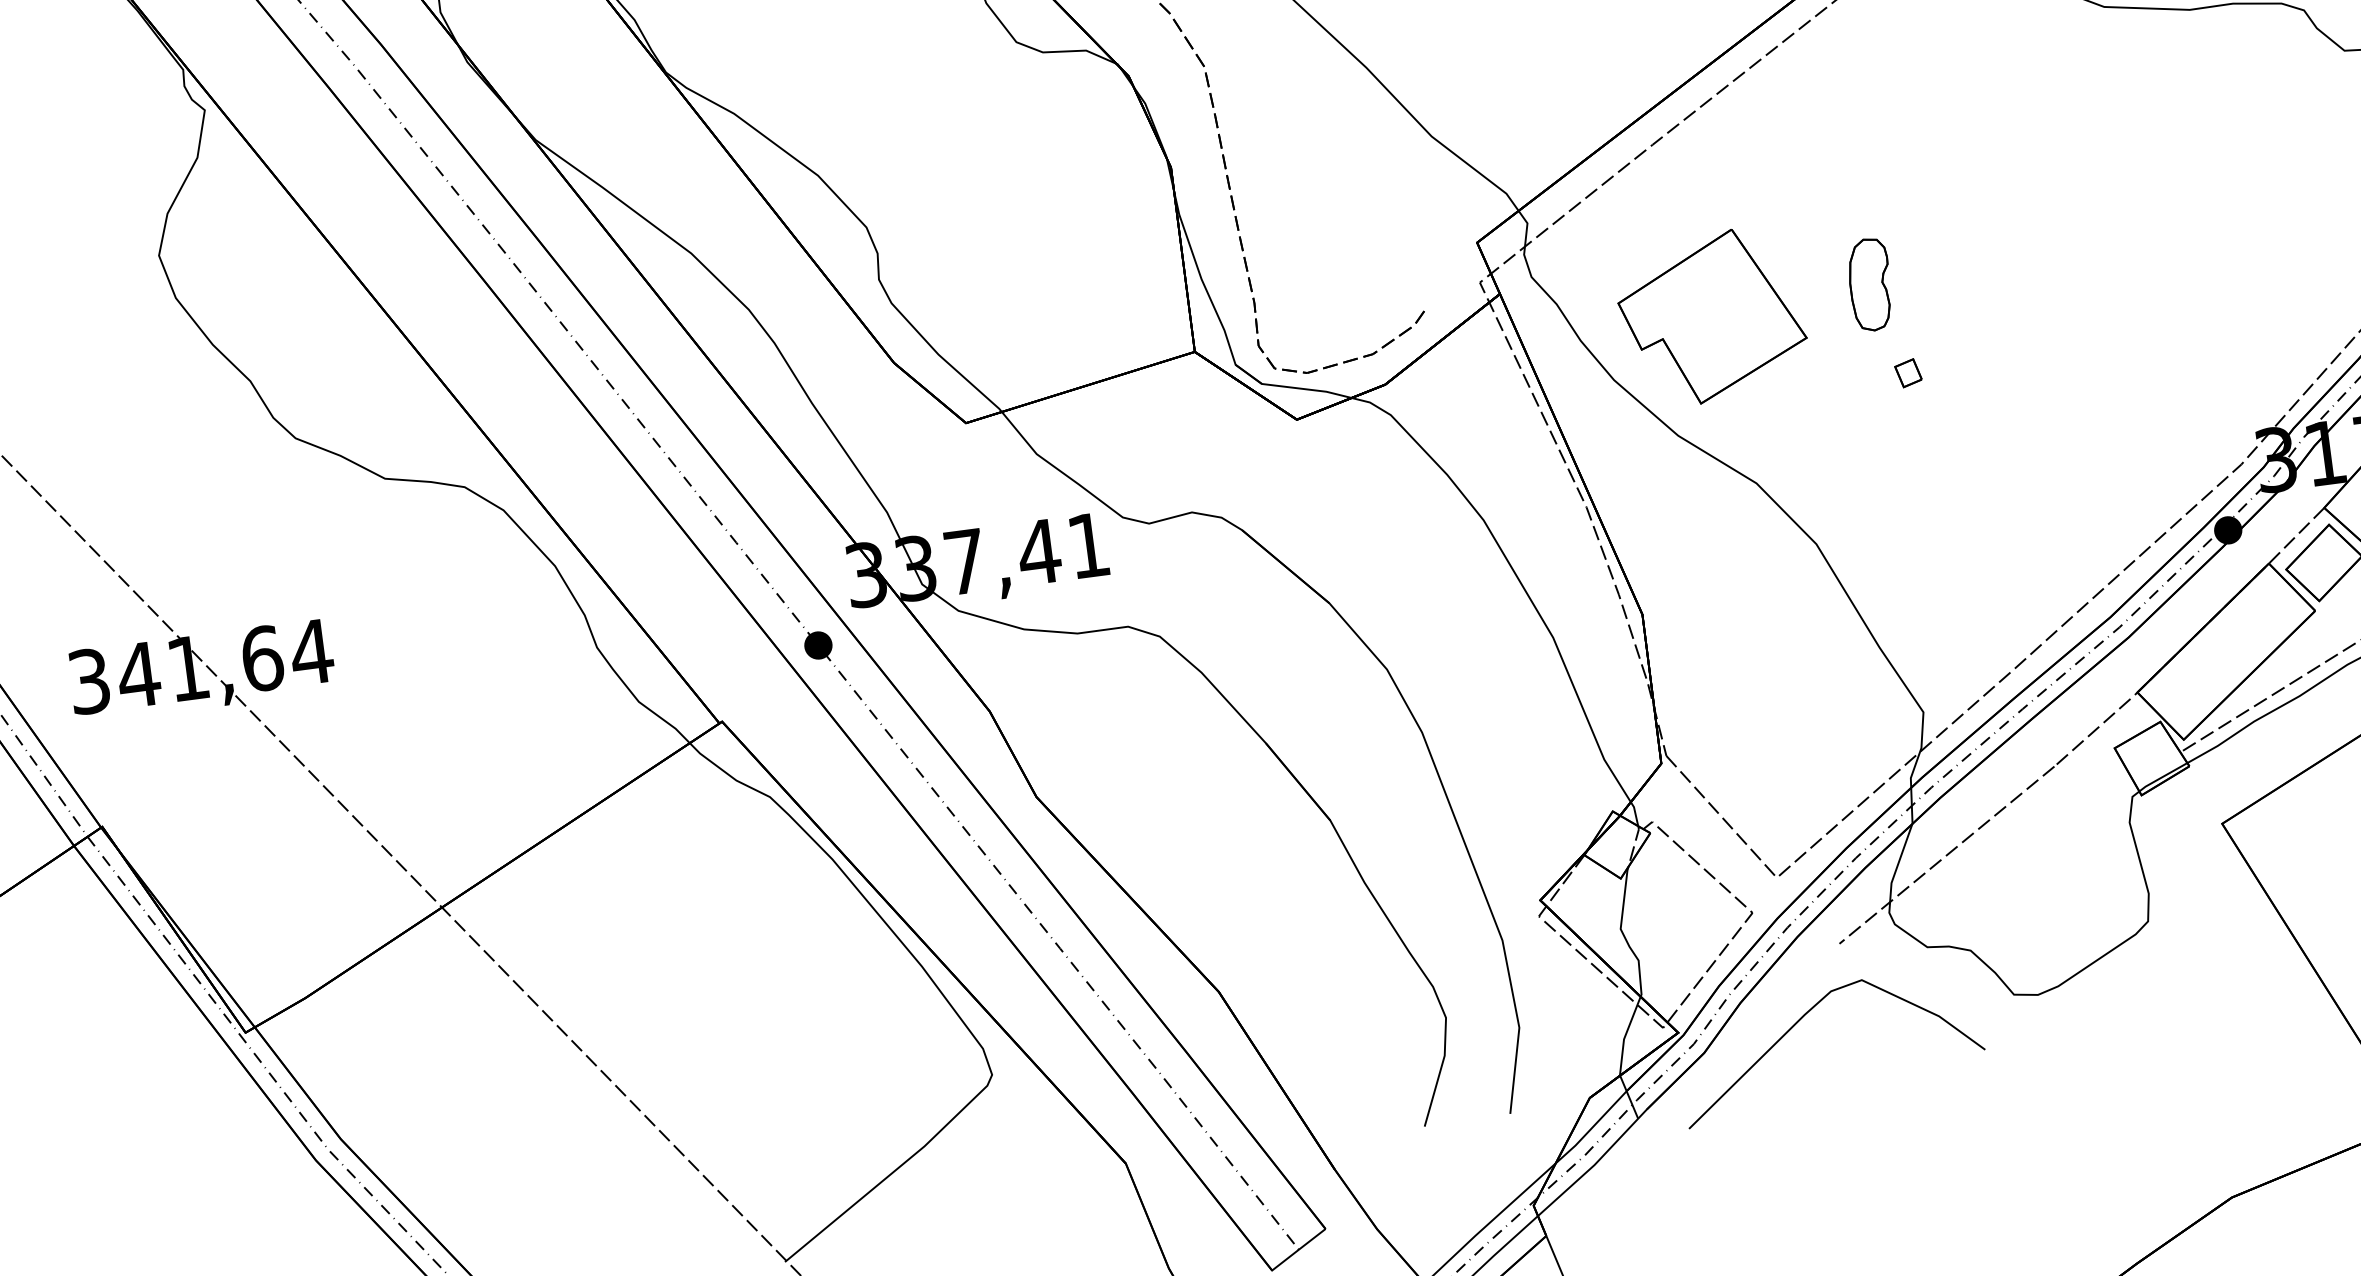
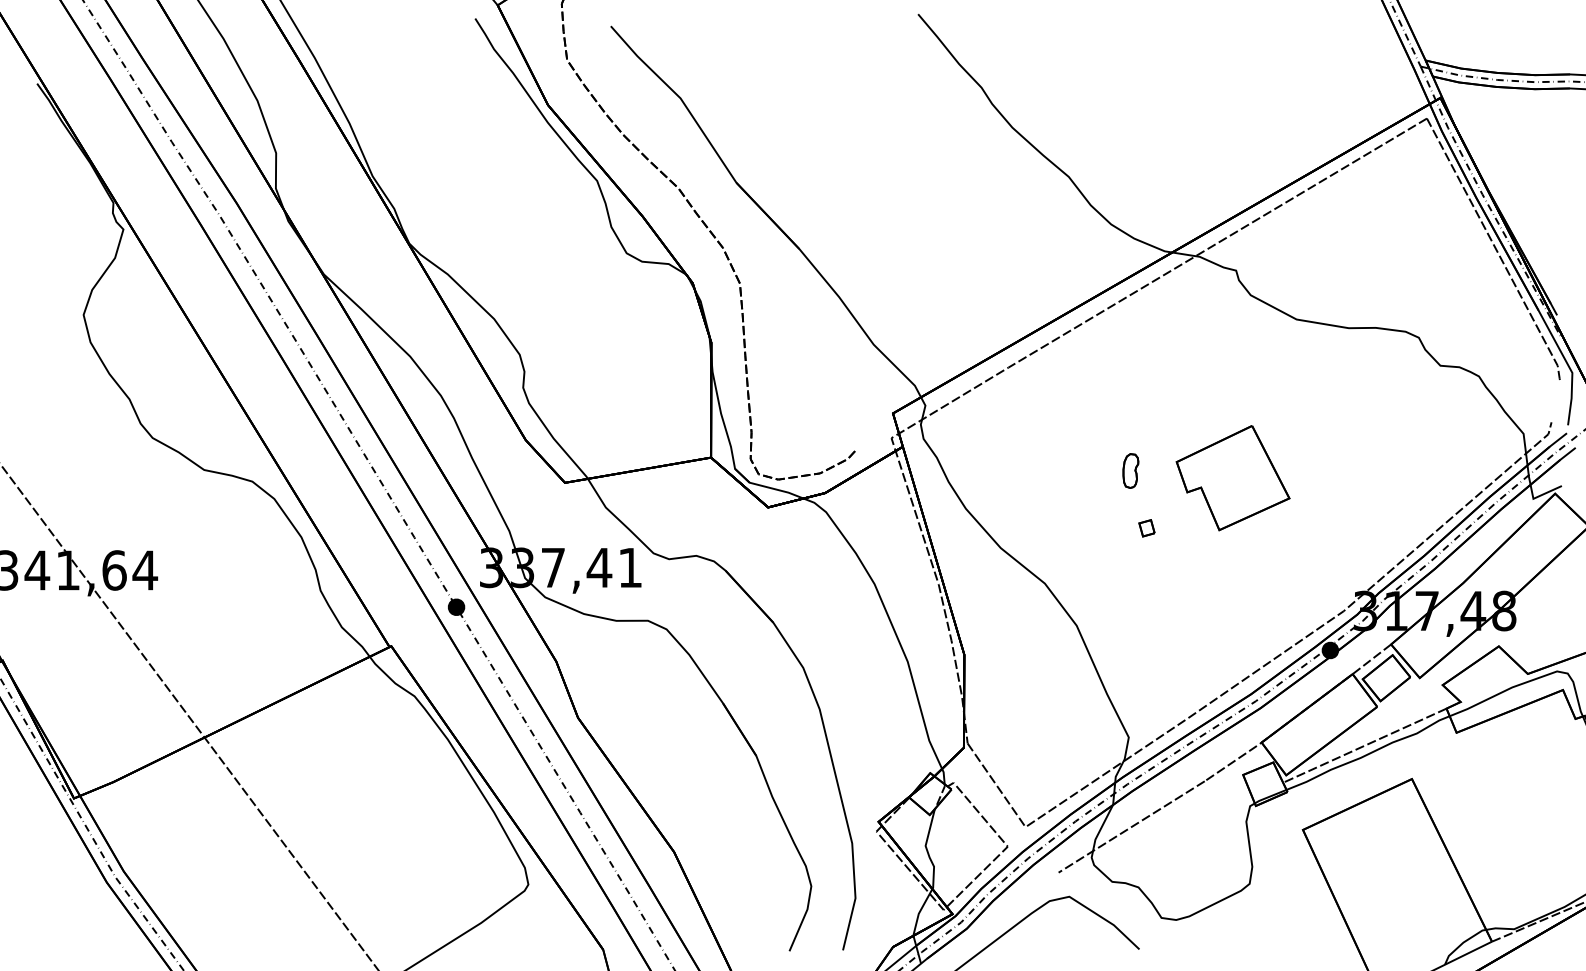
part: (1869, 284) -> (1130, 470), size x0.6
part: (1711, 317) -> (1232, 478), moved

